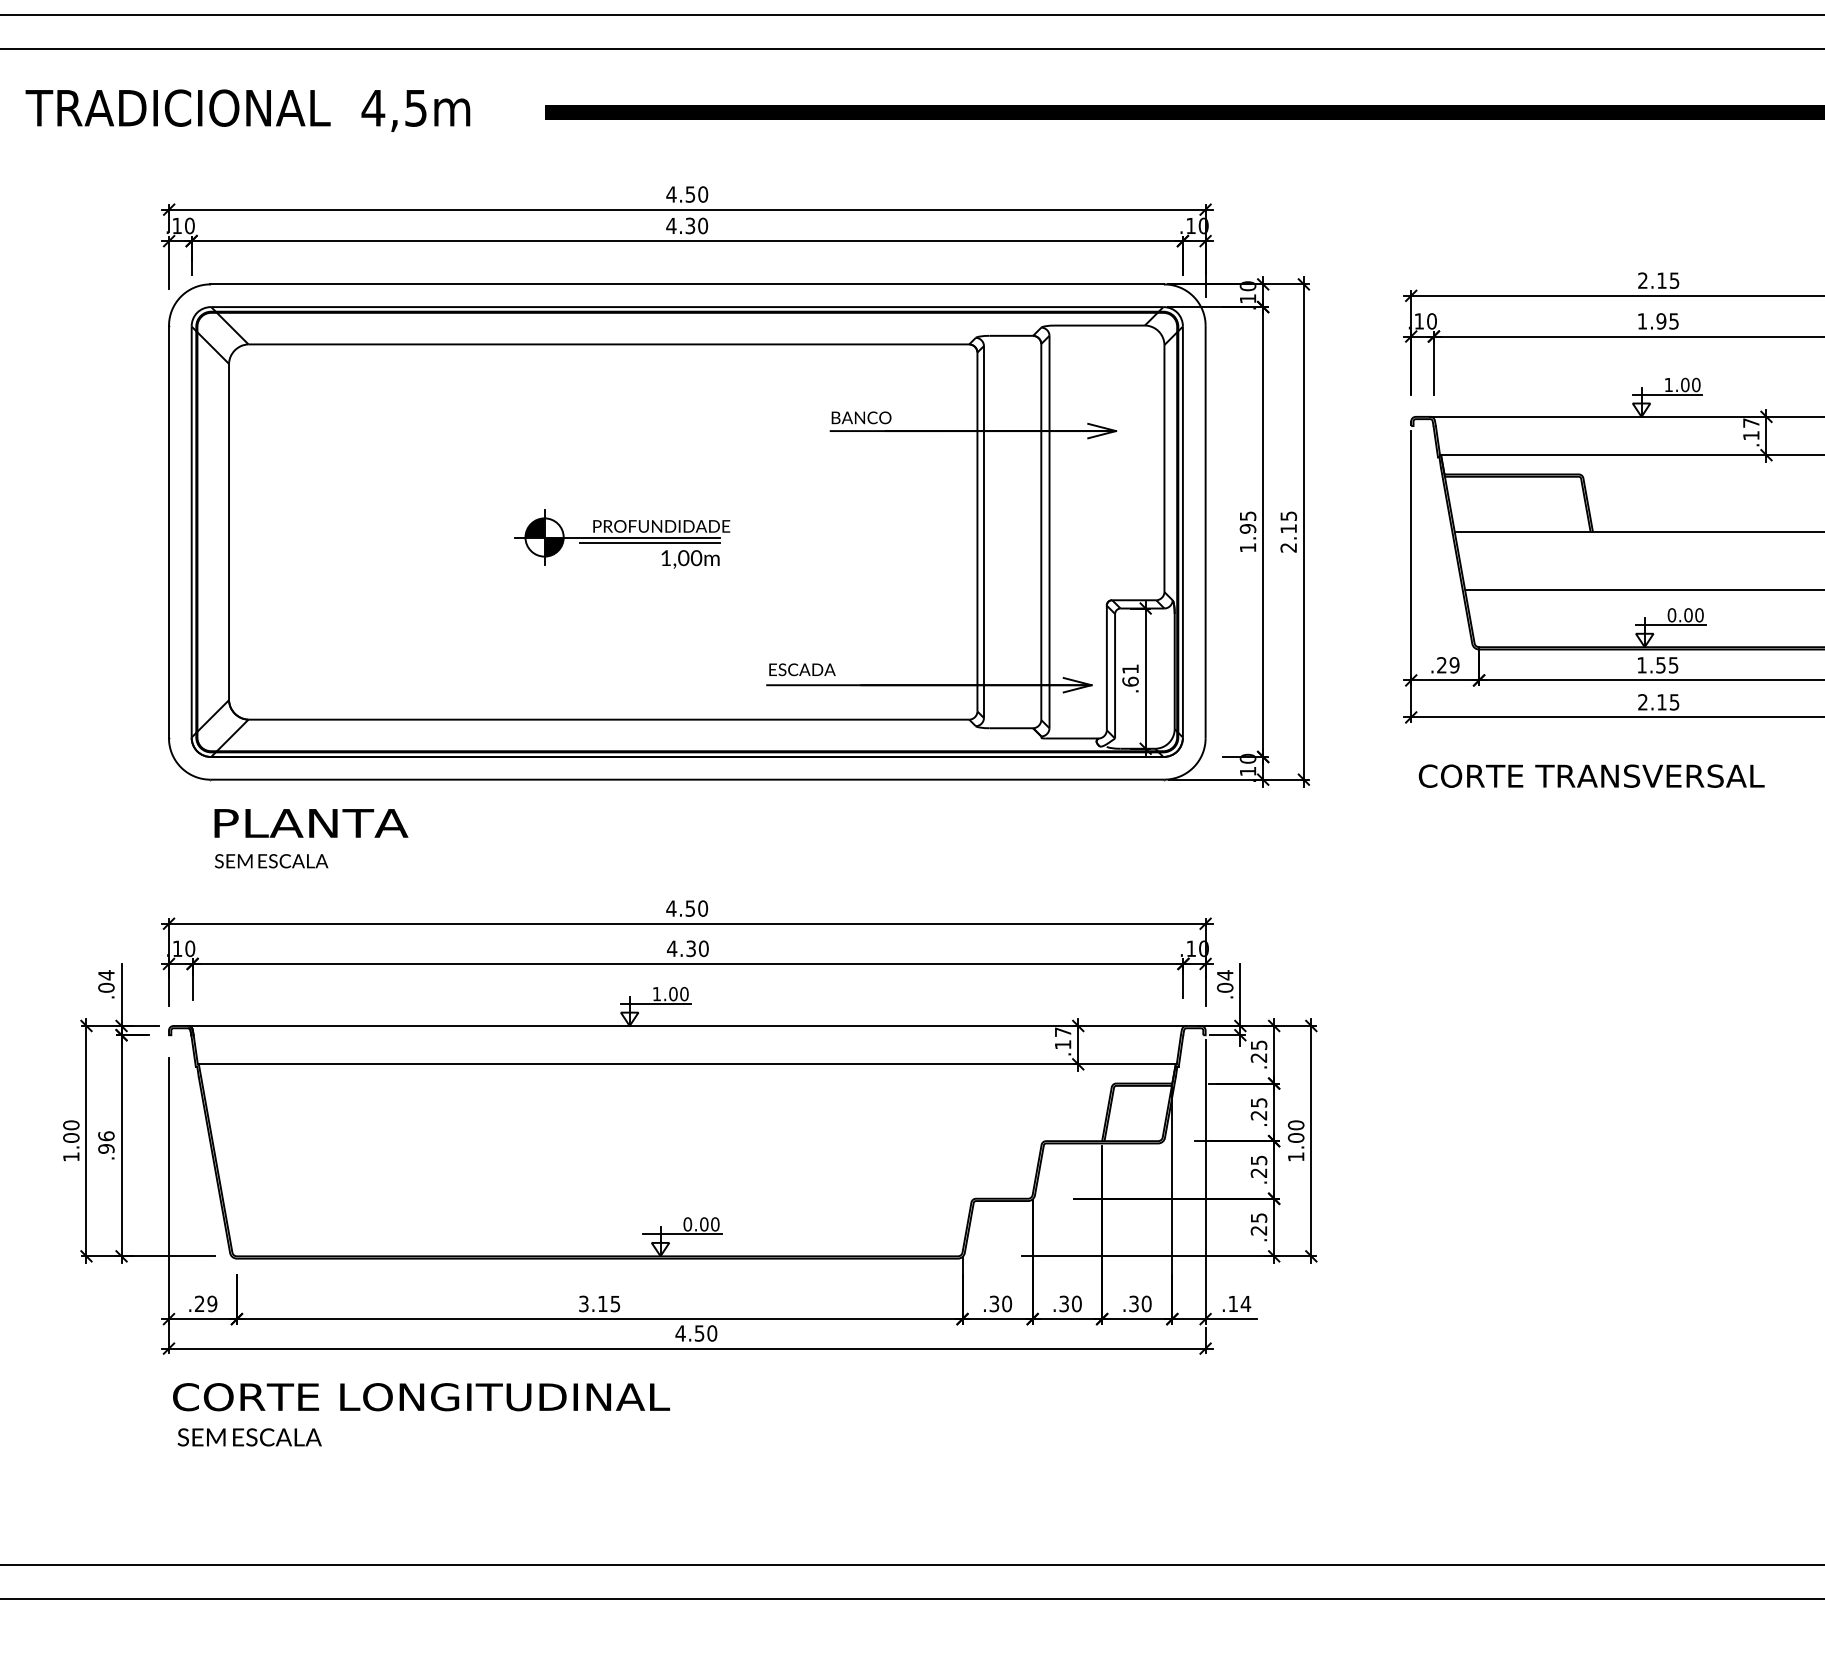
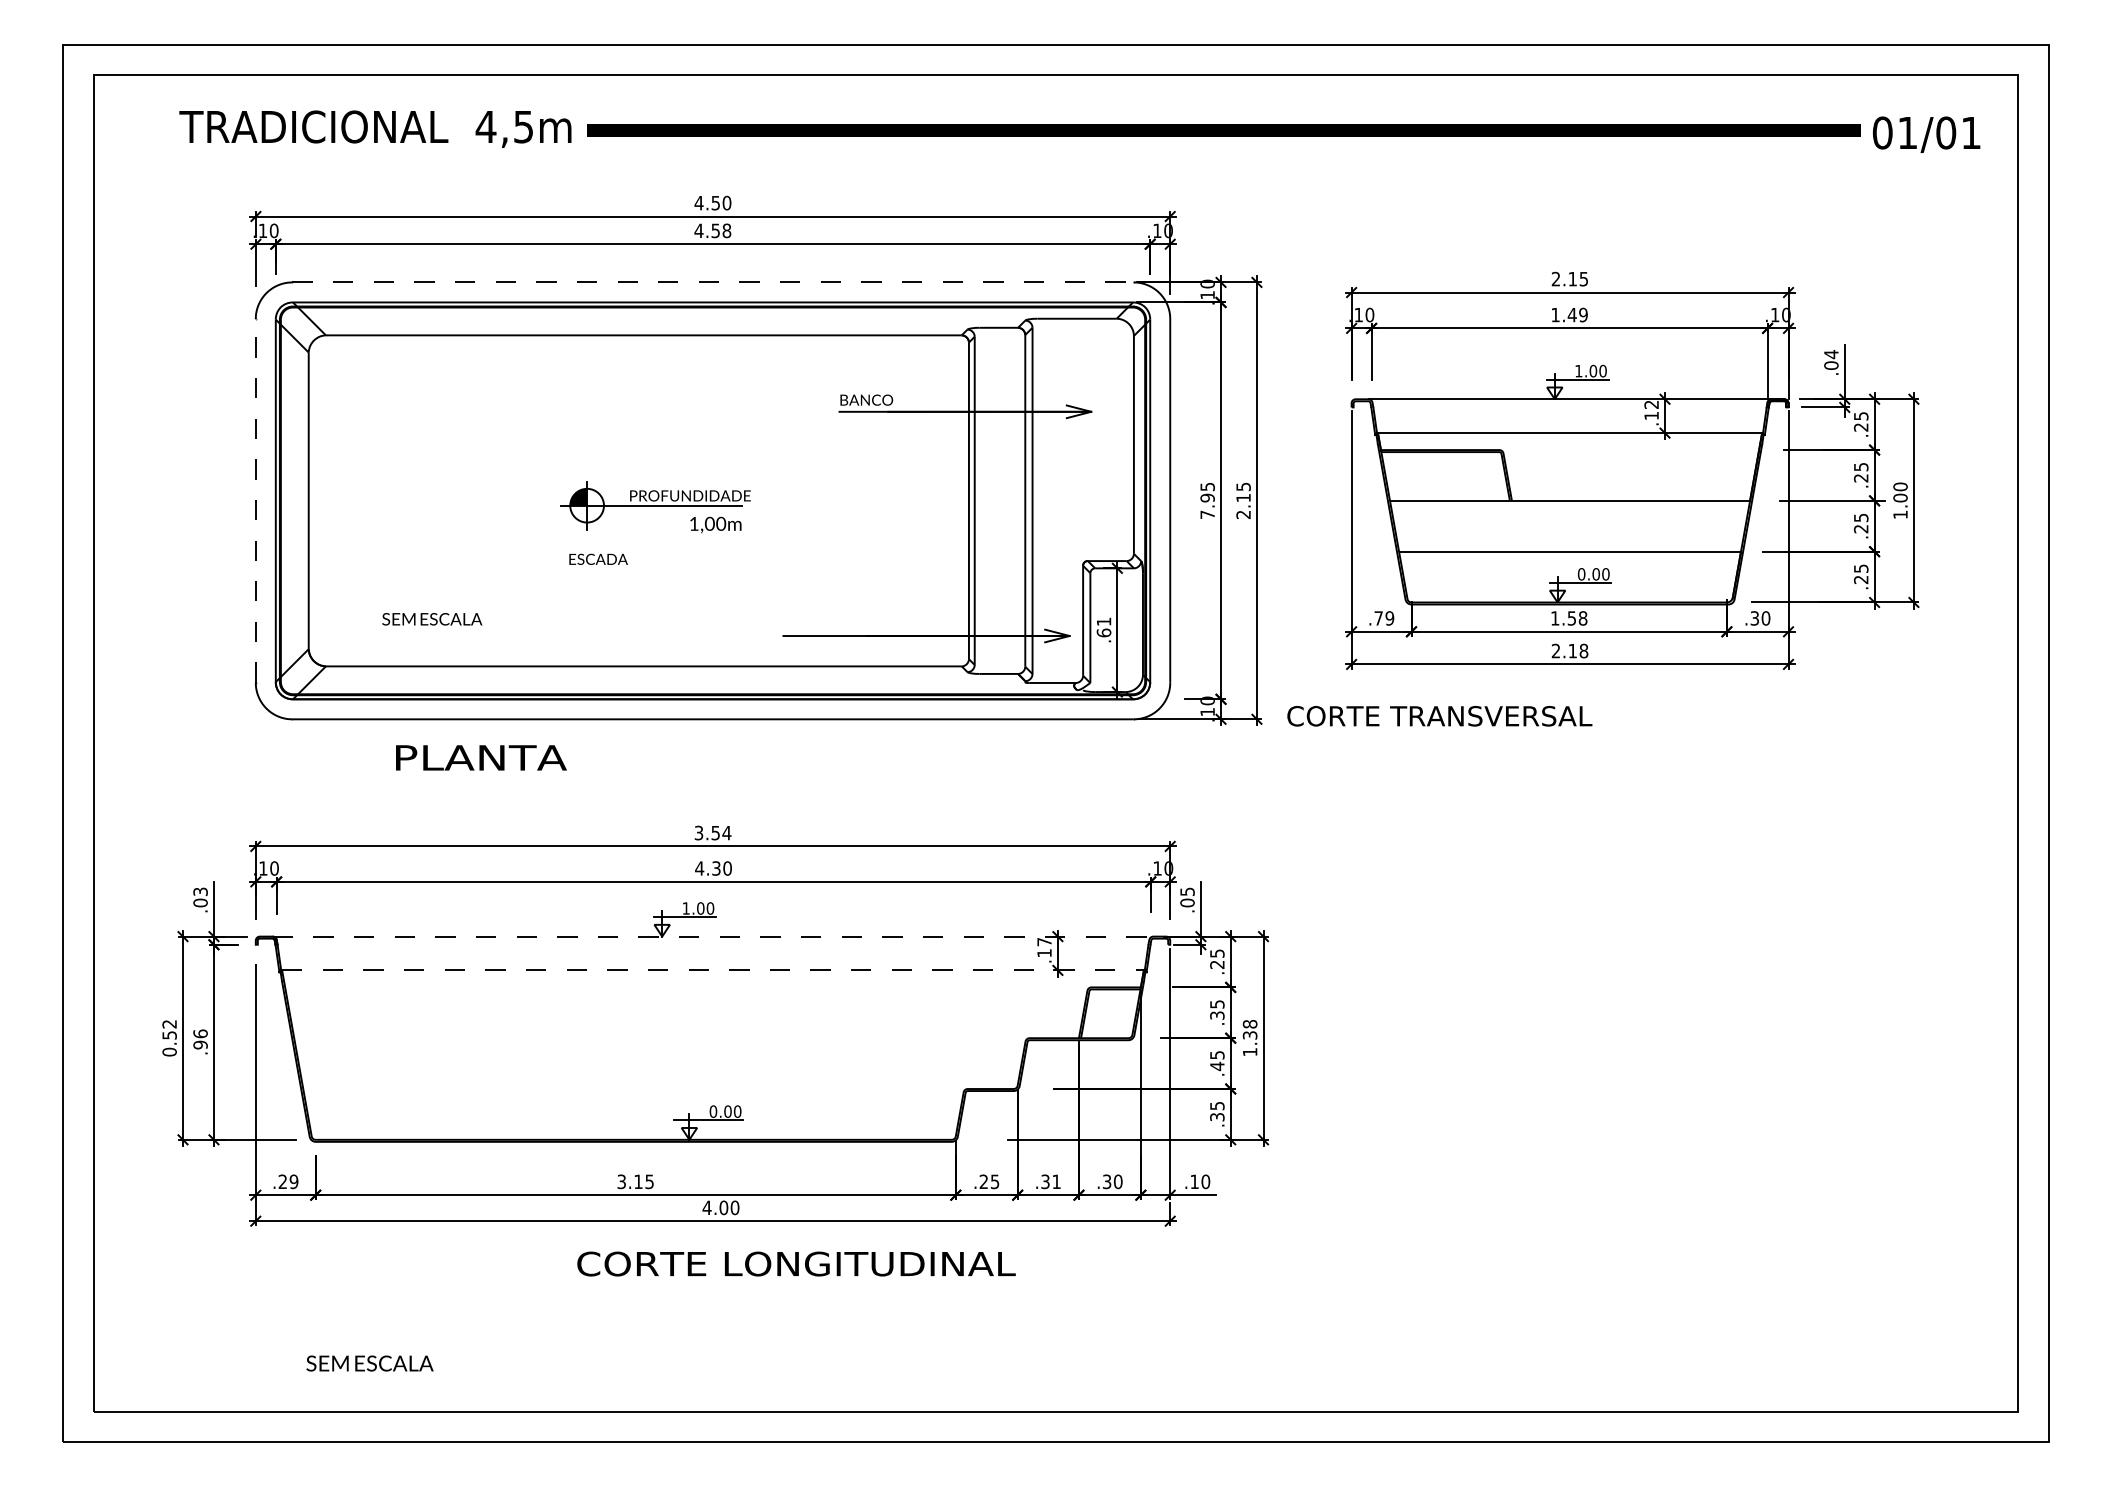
text: (248, 109) -> (375, 128), moved
text: (696, 225) -> (721, 230), 4.30 -> 4.58
line: (687, 284) -> (713, 282), solid -> dashed
text: (1667, 320) -> (1577, 314), 1.95 -> 1.49
text: (1751, 422) -> (1651, 404), .17 -> .12
line: (168, 531) -> (255, 500), solid -> dashed
line: (649, 542) -> (679, 510), removed
fill: (554, 546) -> (595, 513), removed
text: (1247, 547) -> (1207, 514), 1.95 -> 7.95
text: (1441, 665) -> (1378, 618), .29 -> .79
text: (1672, 665) -> (1582, 618), 1.55 -> 1.58
text: (802, 668) -> (598, 558), moved
text: (1674, 701) -> (1583, 650), 2.15 -> 2.18
text: (1591, 776) -> (1439, 716), moved
text: (311, 822) -> (481, 757), moved
text: (271, 861) -> (432, 619), moved
text: (686, 907) -> (712, 832), 4.50 -> 3.54
text: (106, 974) -> (200, 891), .04 -> .03
text: (1225, 974) -> (1187, 891), .04 -> .05
line: (687, 1025) -> (713, 936), solid -> dashed
line: (687, 1064) -> (713, 970), solid -> dashed
text: (1259, 1115) -> (1217, 1015), .25 -> .35
text: (1295, 1131) -> (1249, 1029), 1.00 -> 1.38
text: (71, 1140) -> (169, 1037), 1.00 -> 0.52
text: (1259, 1173) -> (1217, 1066), .25 -> .45
text: (1259, 1231) -> (1217, 1117), .25 -> .35
text: (1000, 1303) -> (989, 1181), .30 -> .25
text: (1076, 1303) -> (1056, 1181), .30 -> .31
text: (1245, 1303) -> (1205, 1181), .14 -> .10
text: (699, 1333) -> (723, 1207), 4.50 -> 4.00
text: (421, 1396) -> (796, 1263), moved
text: (249, 1437) -> (369, 1363), moved

